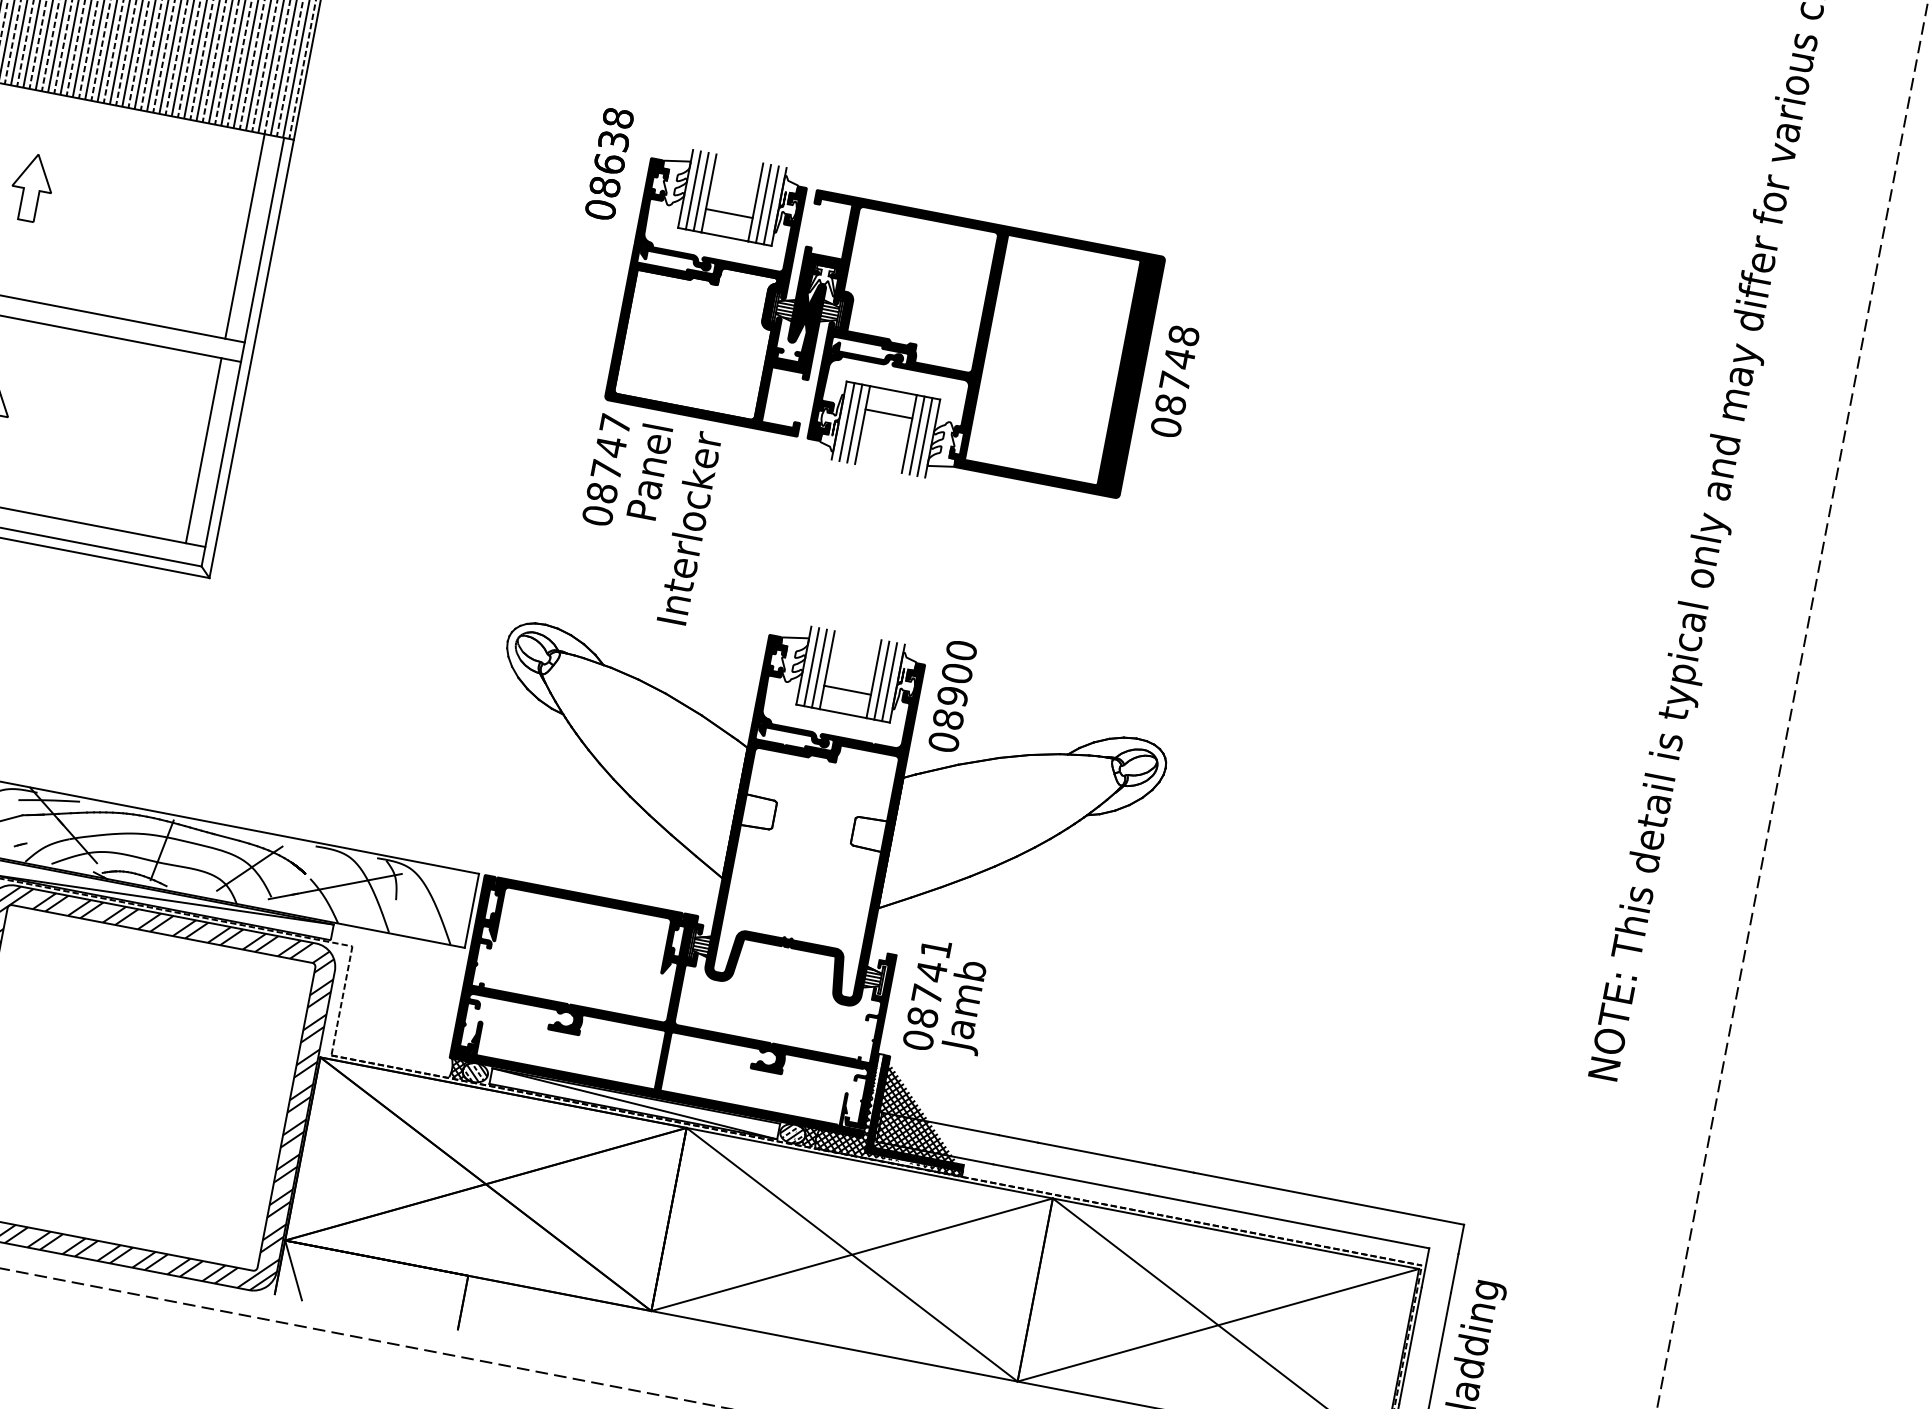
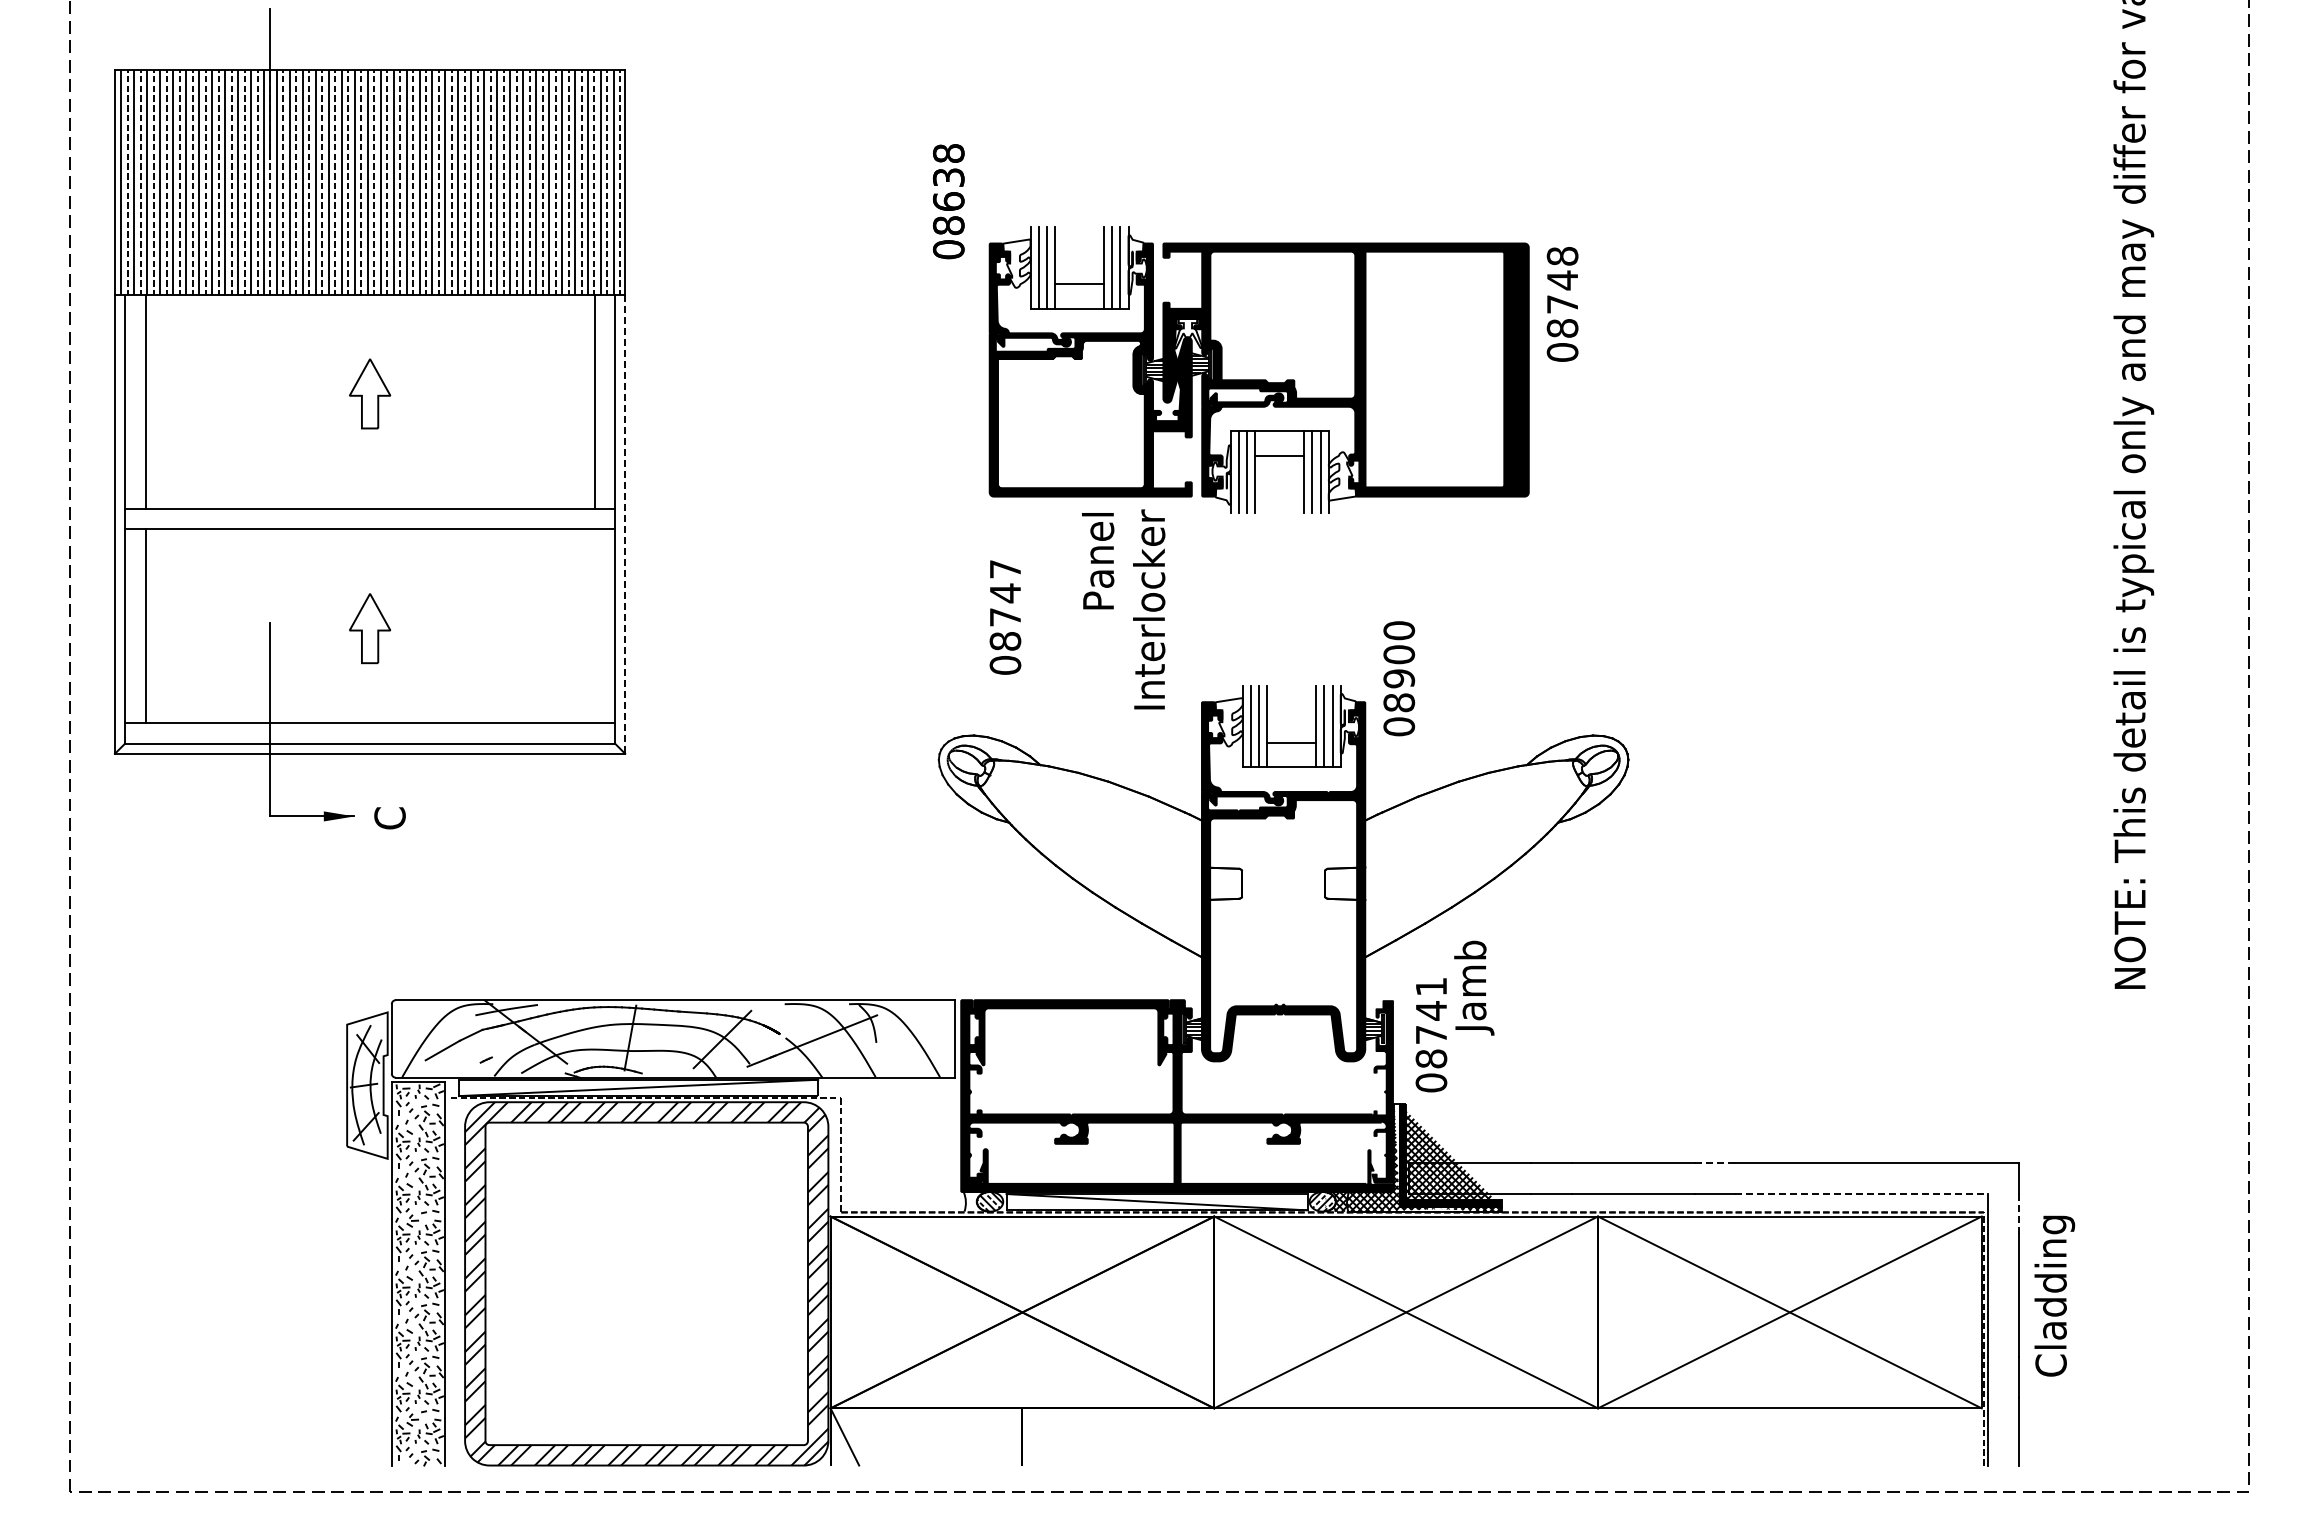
text: (609, 163) -> (948, 201), moved
line: (251, 359) -> (625, 524), solid -> dashed
text: (1174, 381) -> (1562, 304), moved
line: (203, 450) -> (594, 626), removed
text: (606, 470) -> (1005, 617), moved
text: (664, 522) -> (1123, 609), moved
text: (953, 696) -> (1399, 678), moved
text: (967, 1006) -> (1474, 987), moved
hatch: (460, 1069) -> (974, 1201), removed
line: (1174, 1169) -> (1715, 1163), solid -> dashed
line: (1309, 1225) -> (1862, 1193), solid -> dashed
line: (1454, 1272) -> (2018, 1213), solid -> dashed

